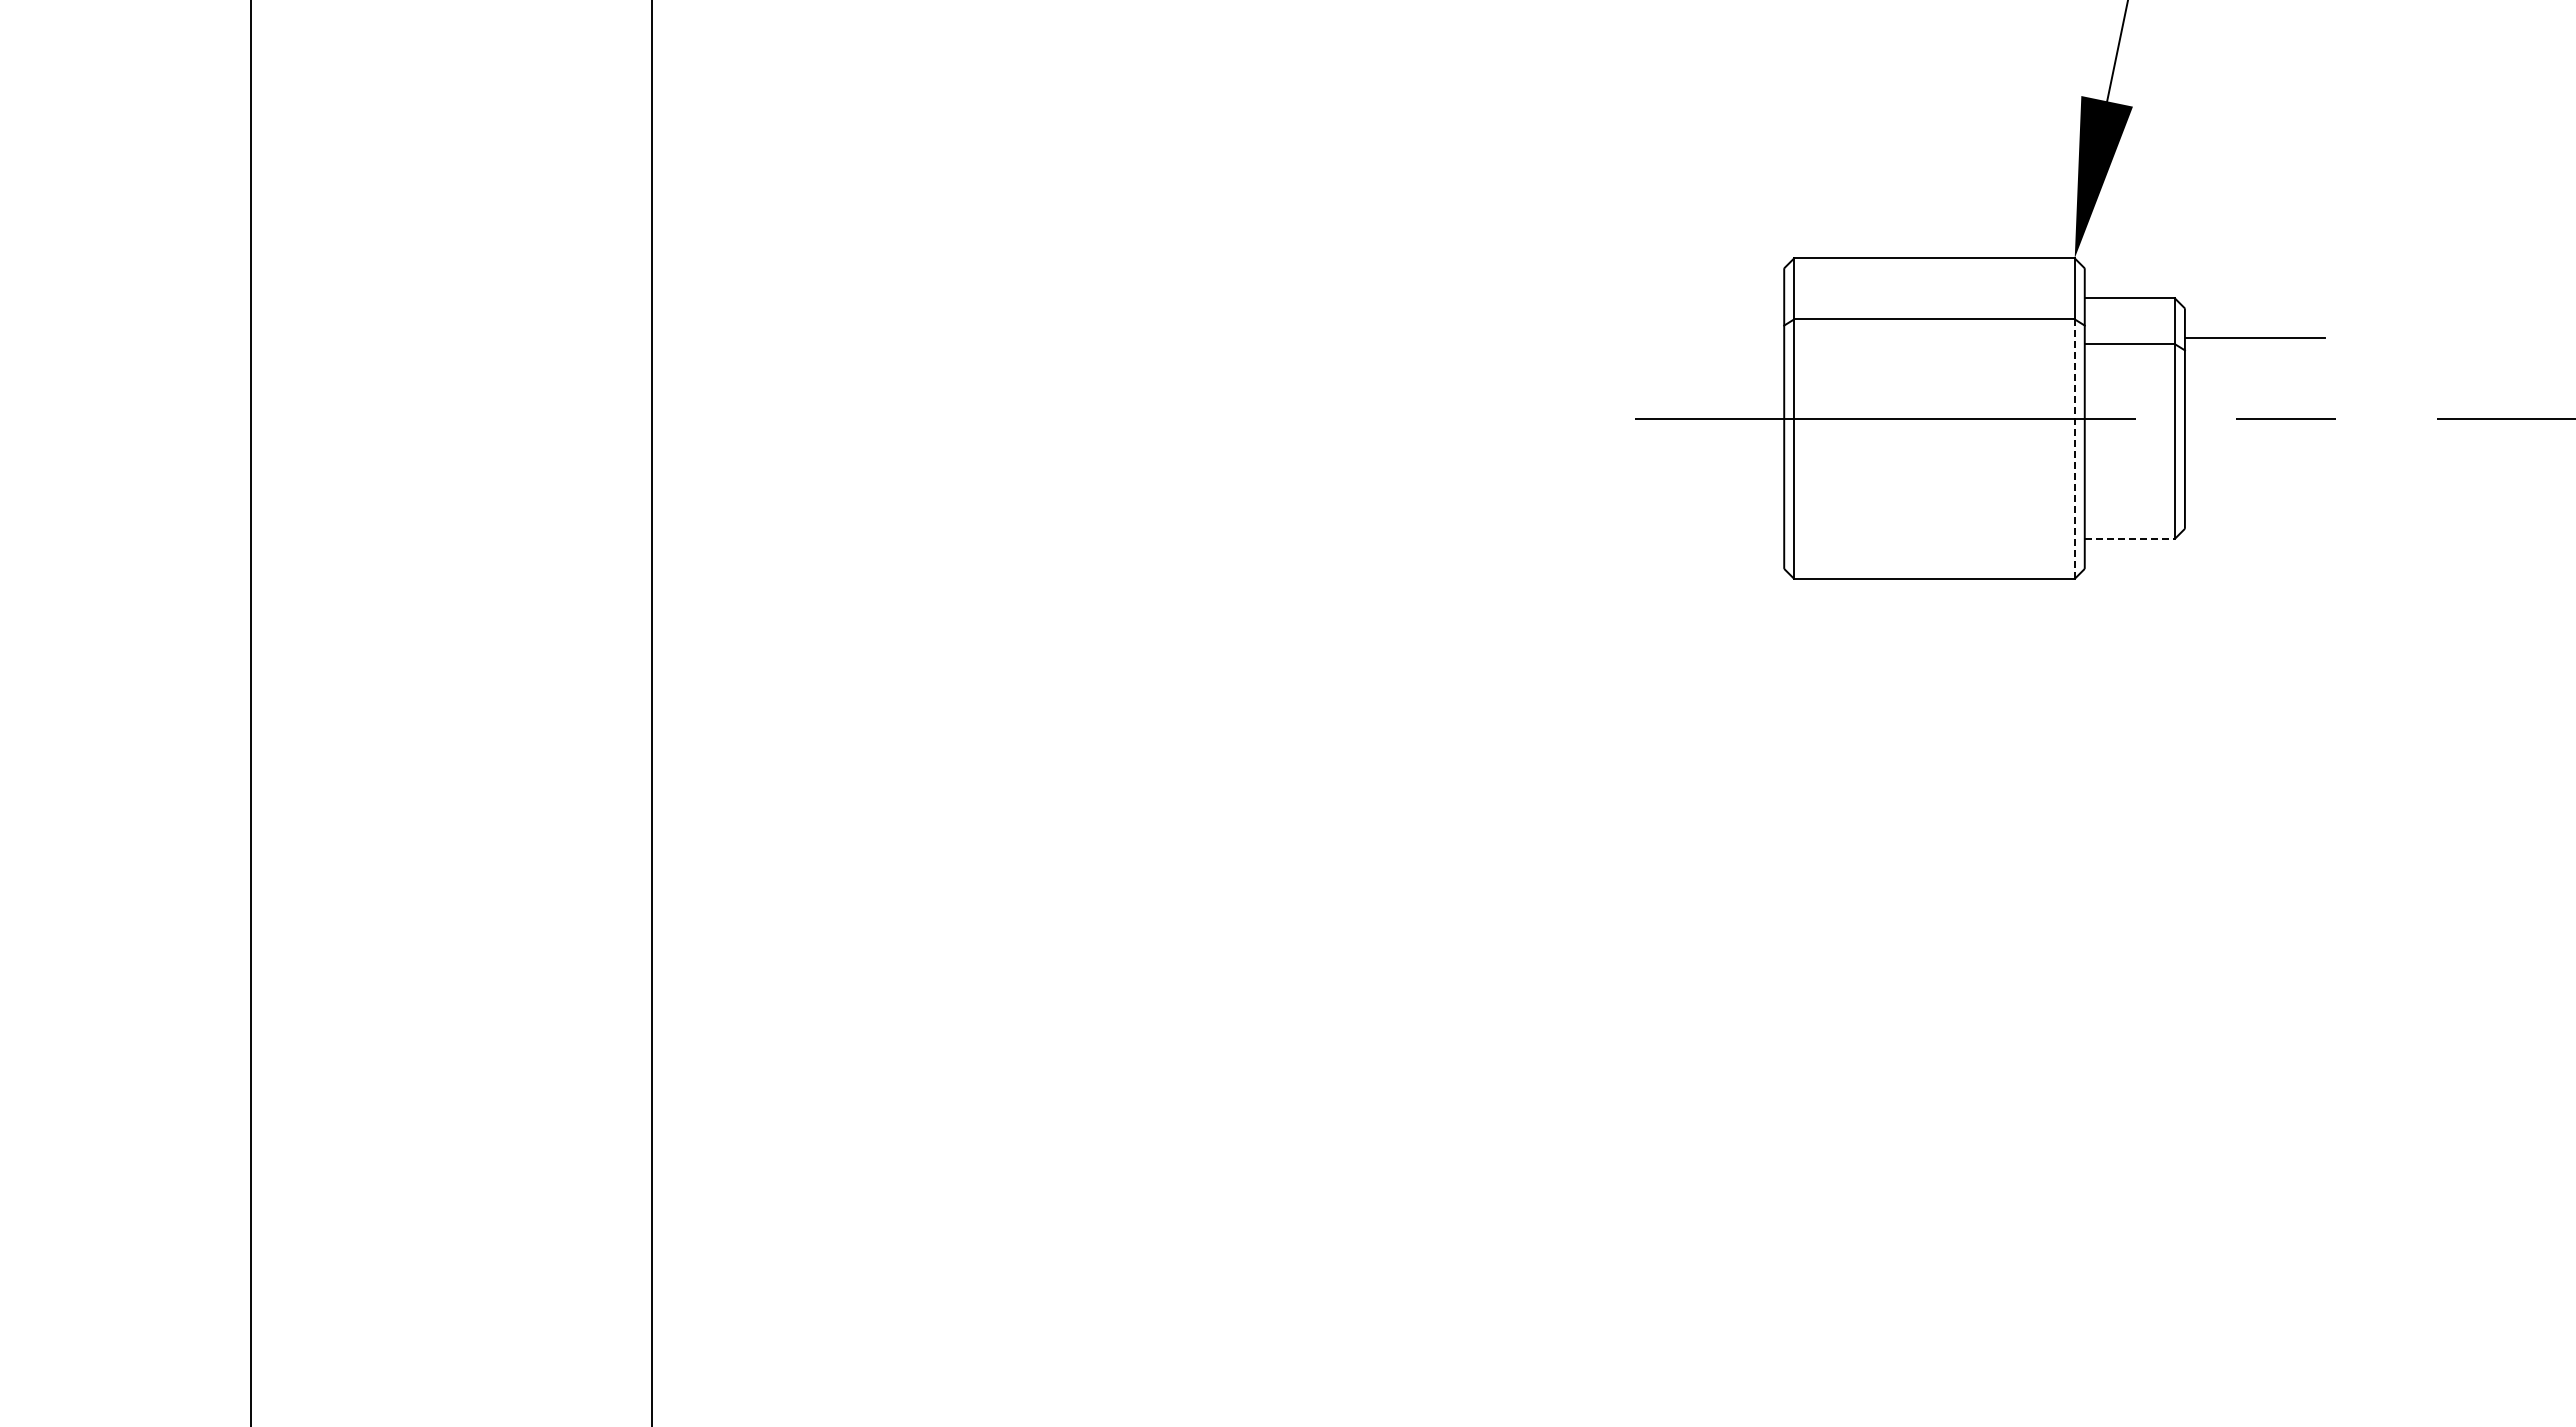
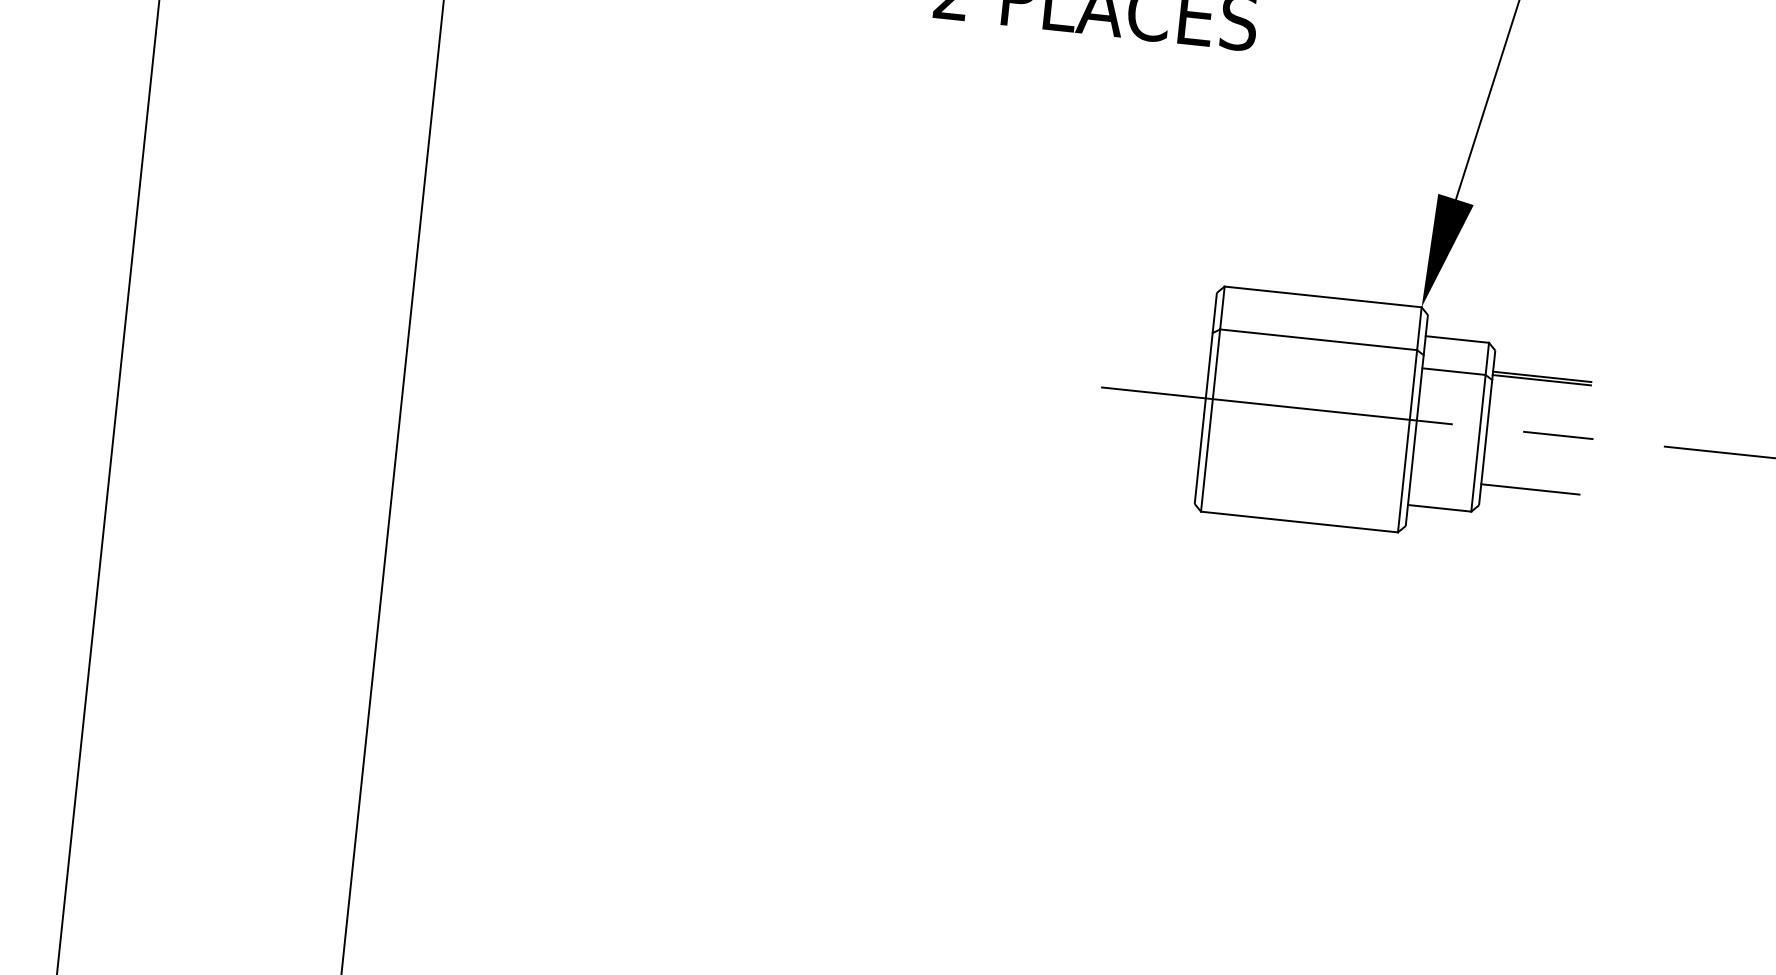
line: (2254, 343) -> (1541, 380), added
line: (2074, 449) -> (1407, 441), dashed -> solid
line: (2254, 498) -> (1530, 489), added
line: (2130, 538) -> (1440, 508), dashed -> solid

